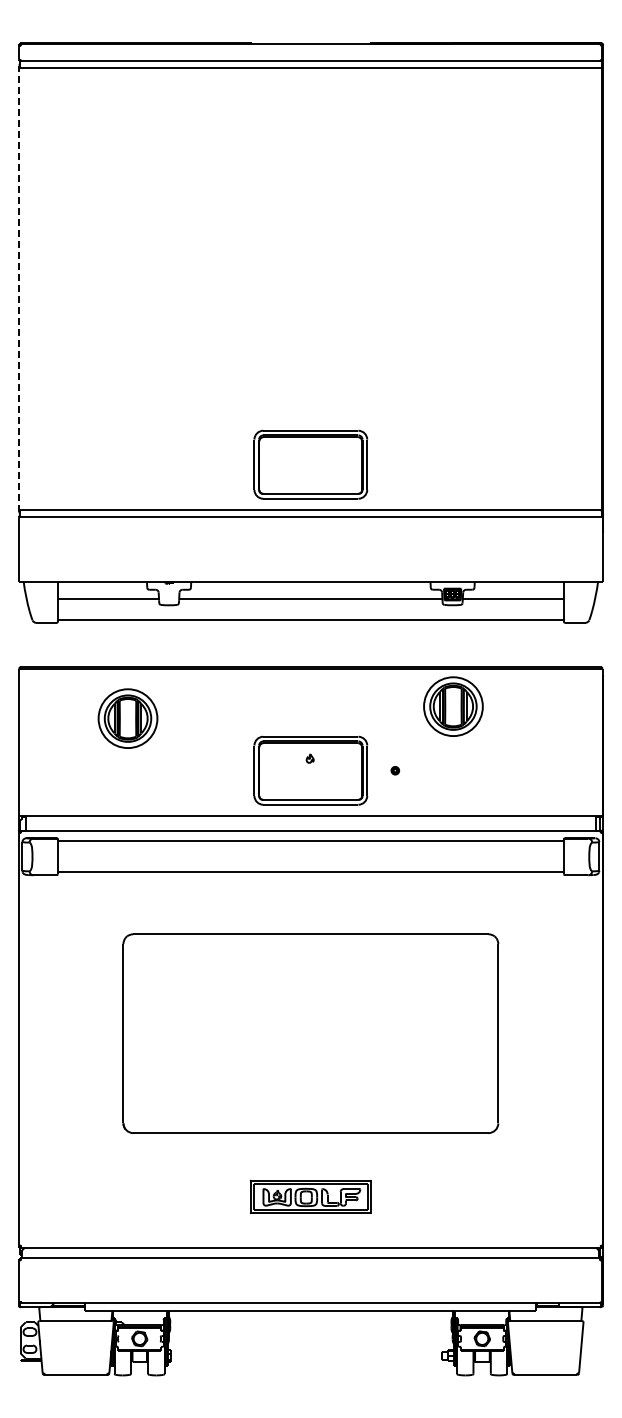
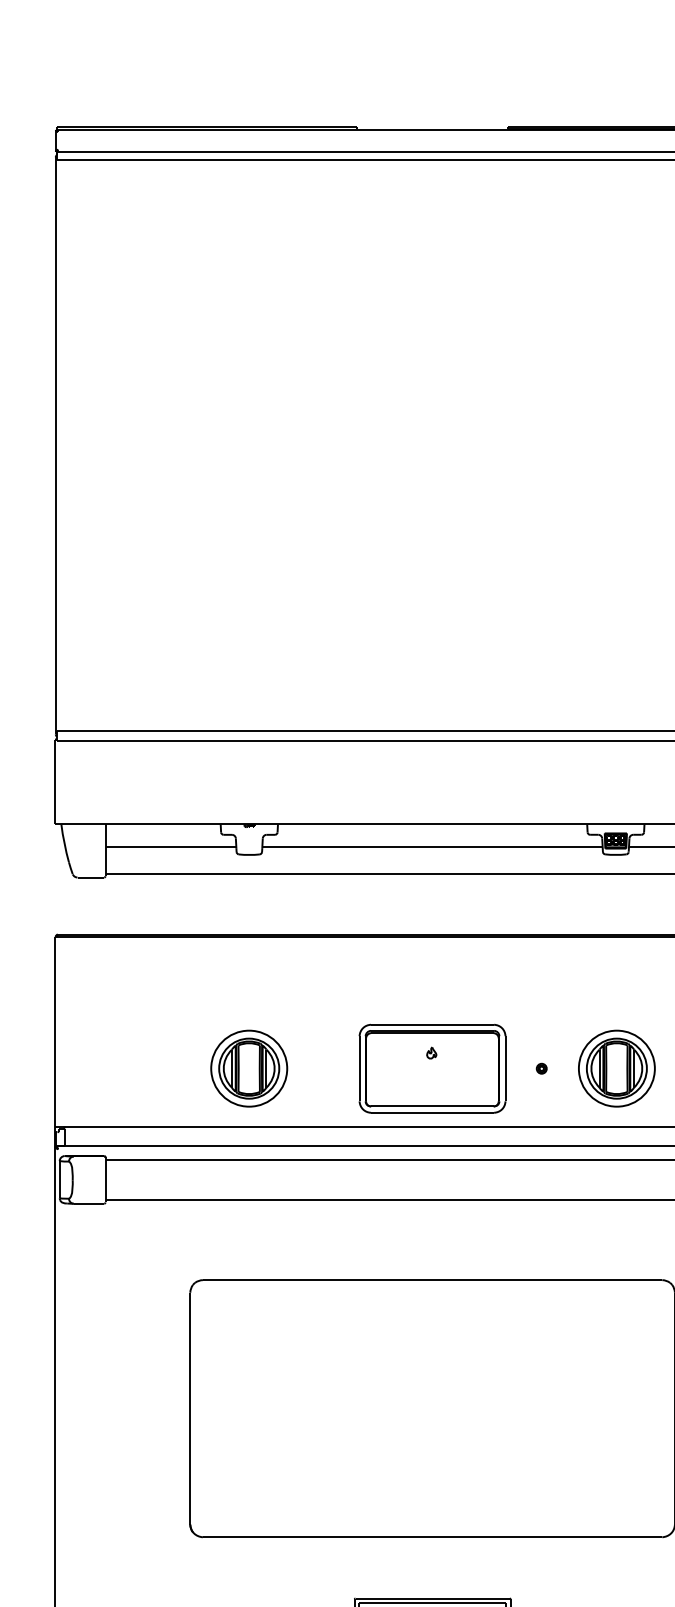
line: (19, 288) -> (55, 445), dashed -> solid
part: (310, 464) -> (432, 672), removed
part: (453, 706) -> (616, 1068), moved
part: (127, 718) -> (248, 1068), moved

